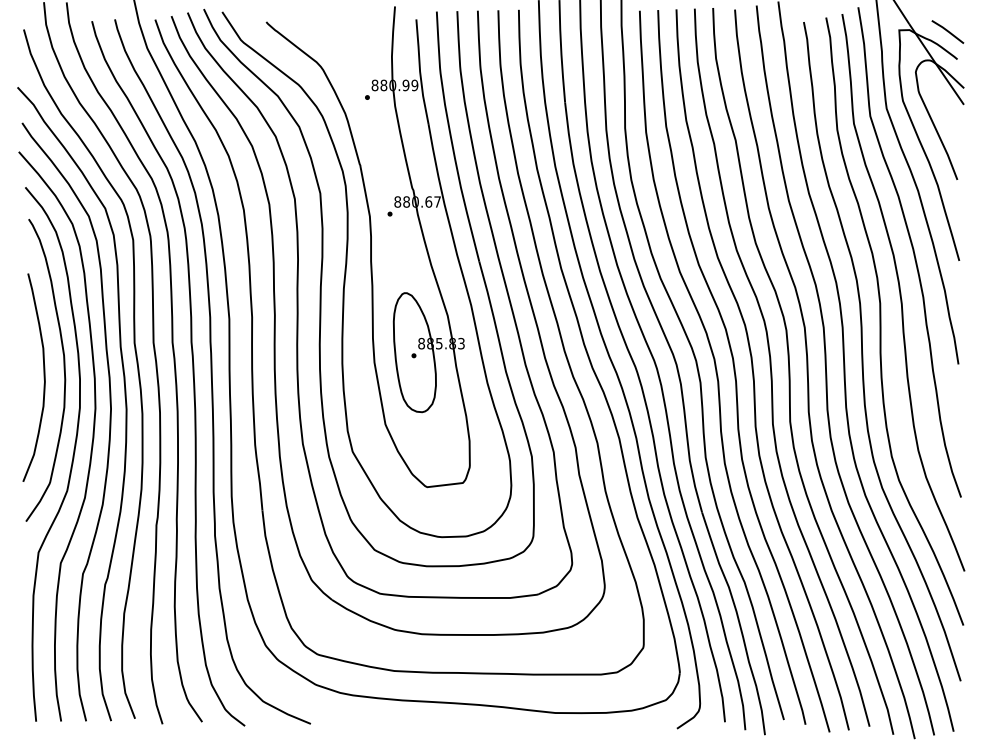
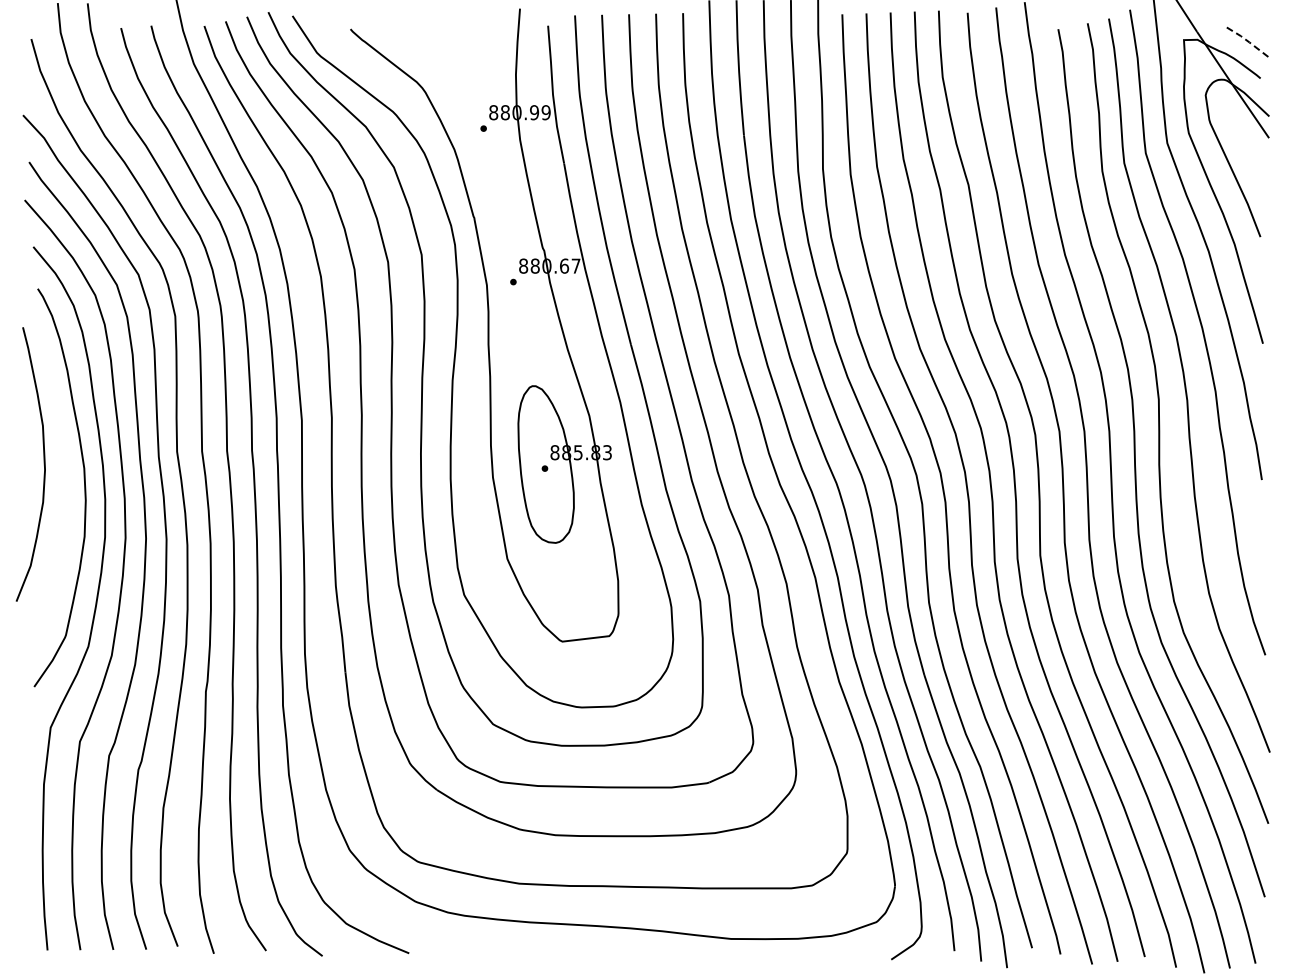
line: (948, 31) -> (1248, 41), solid -> dashed
curve: (43, 377) -> (43, 464), moved

